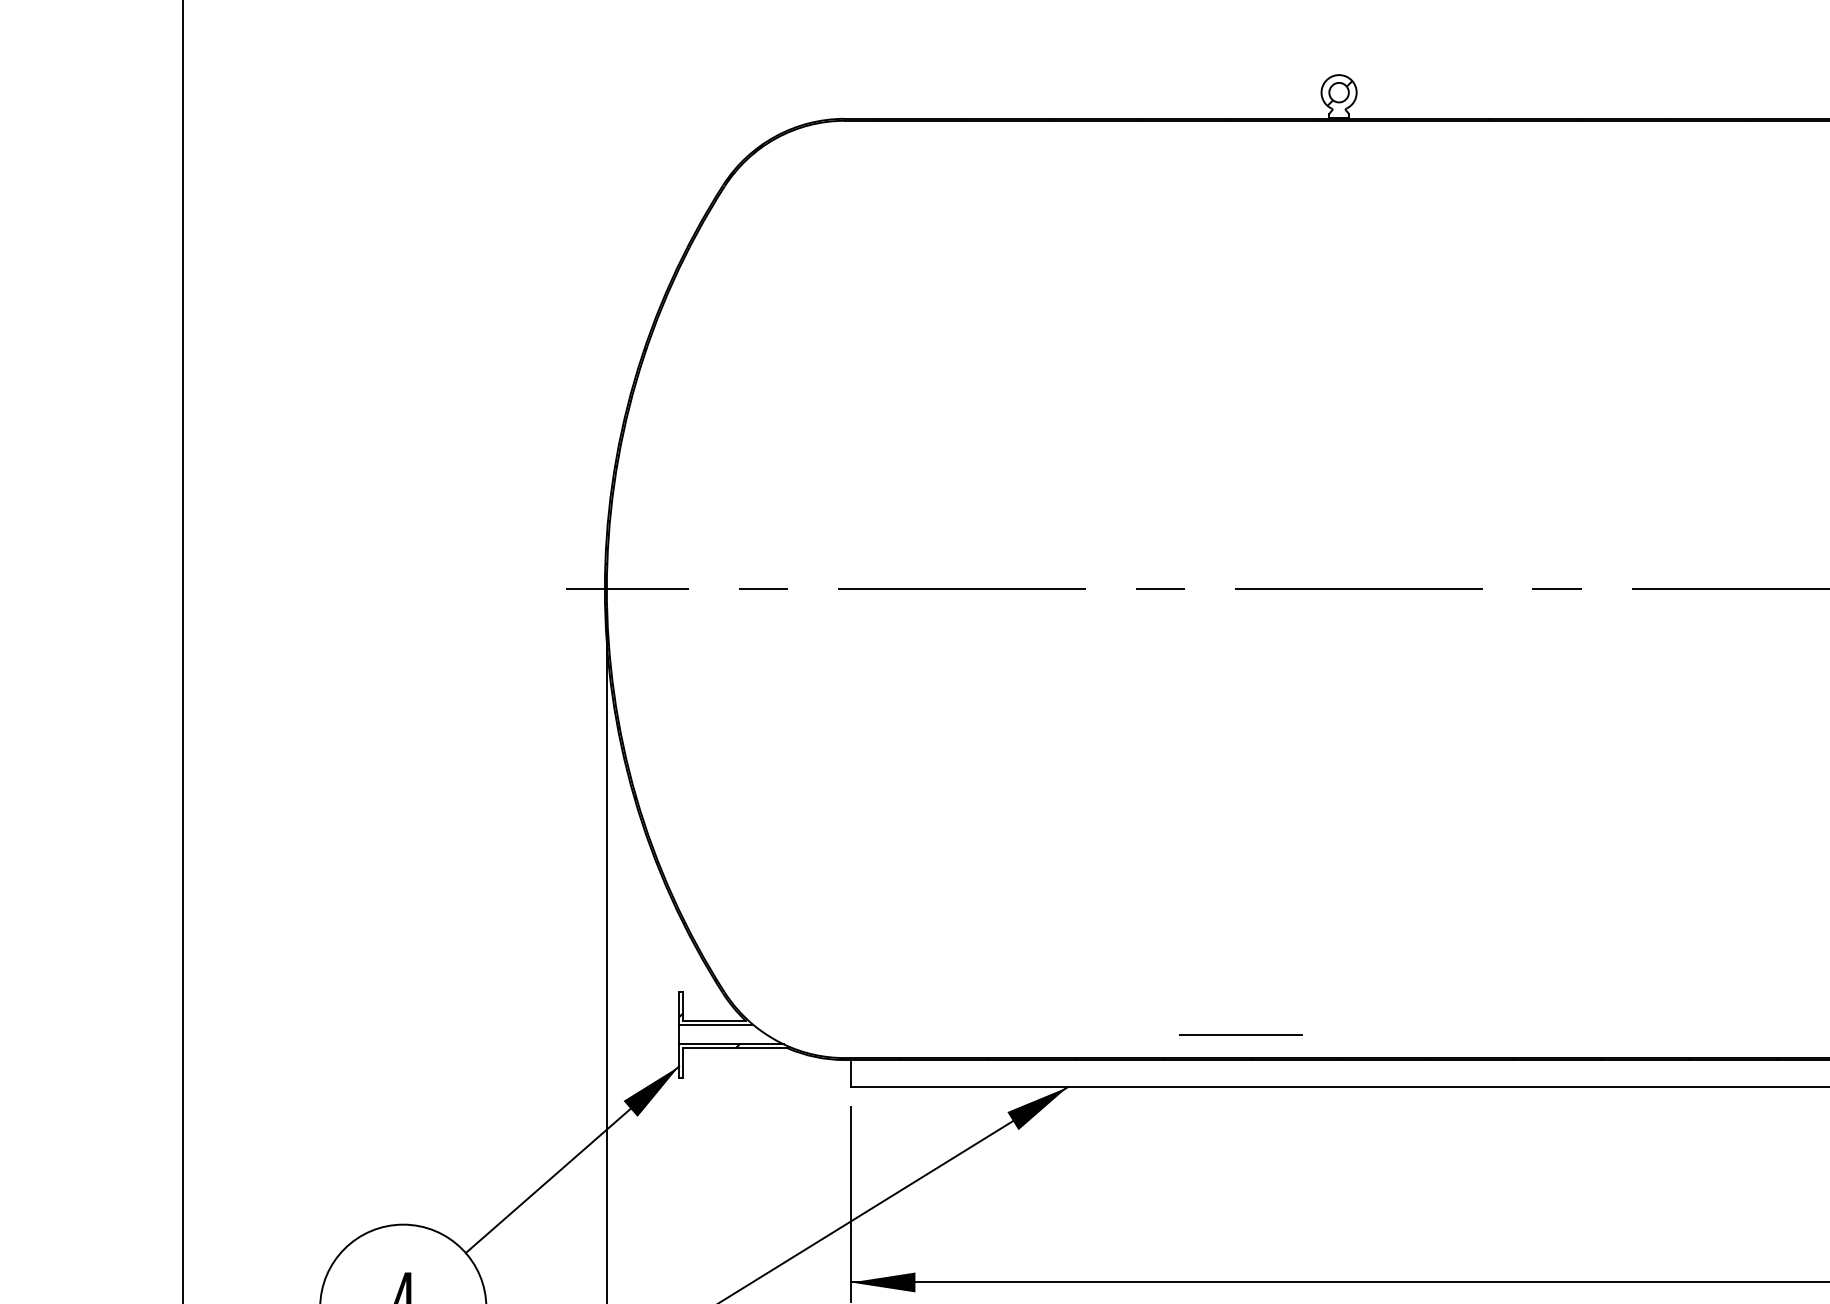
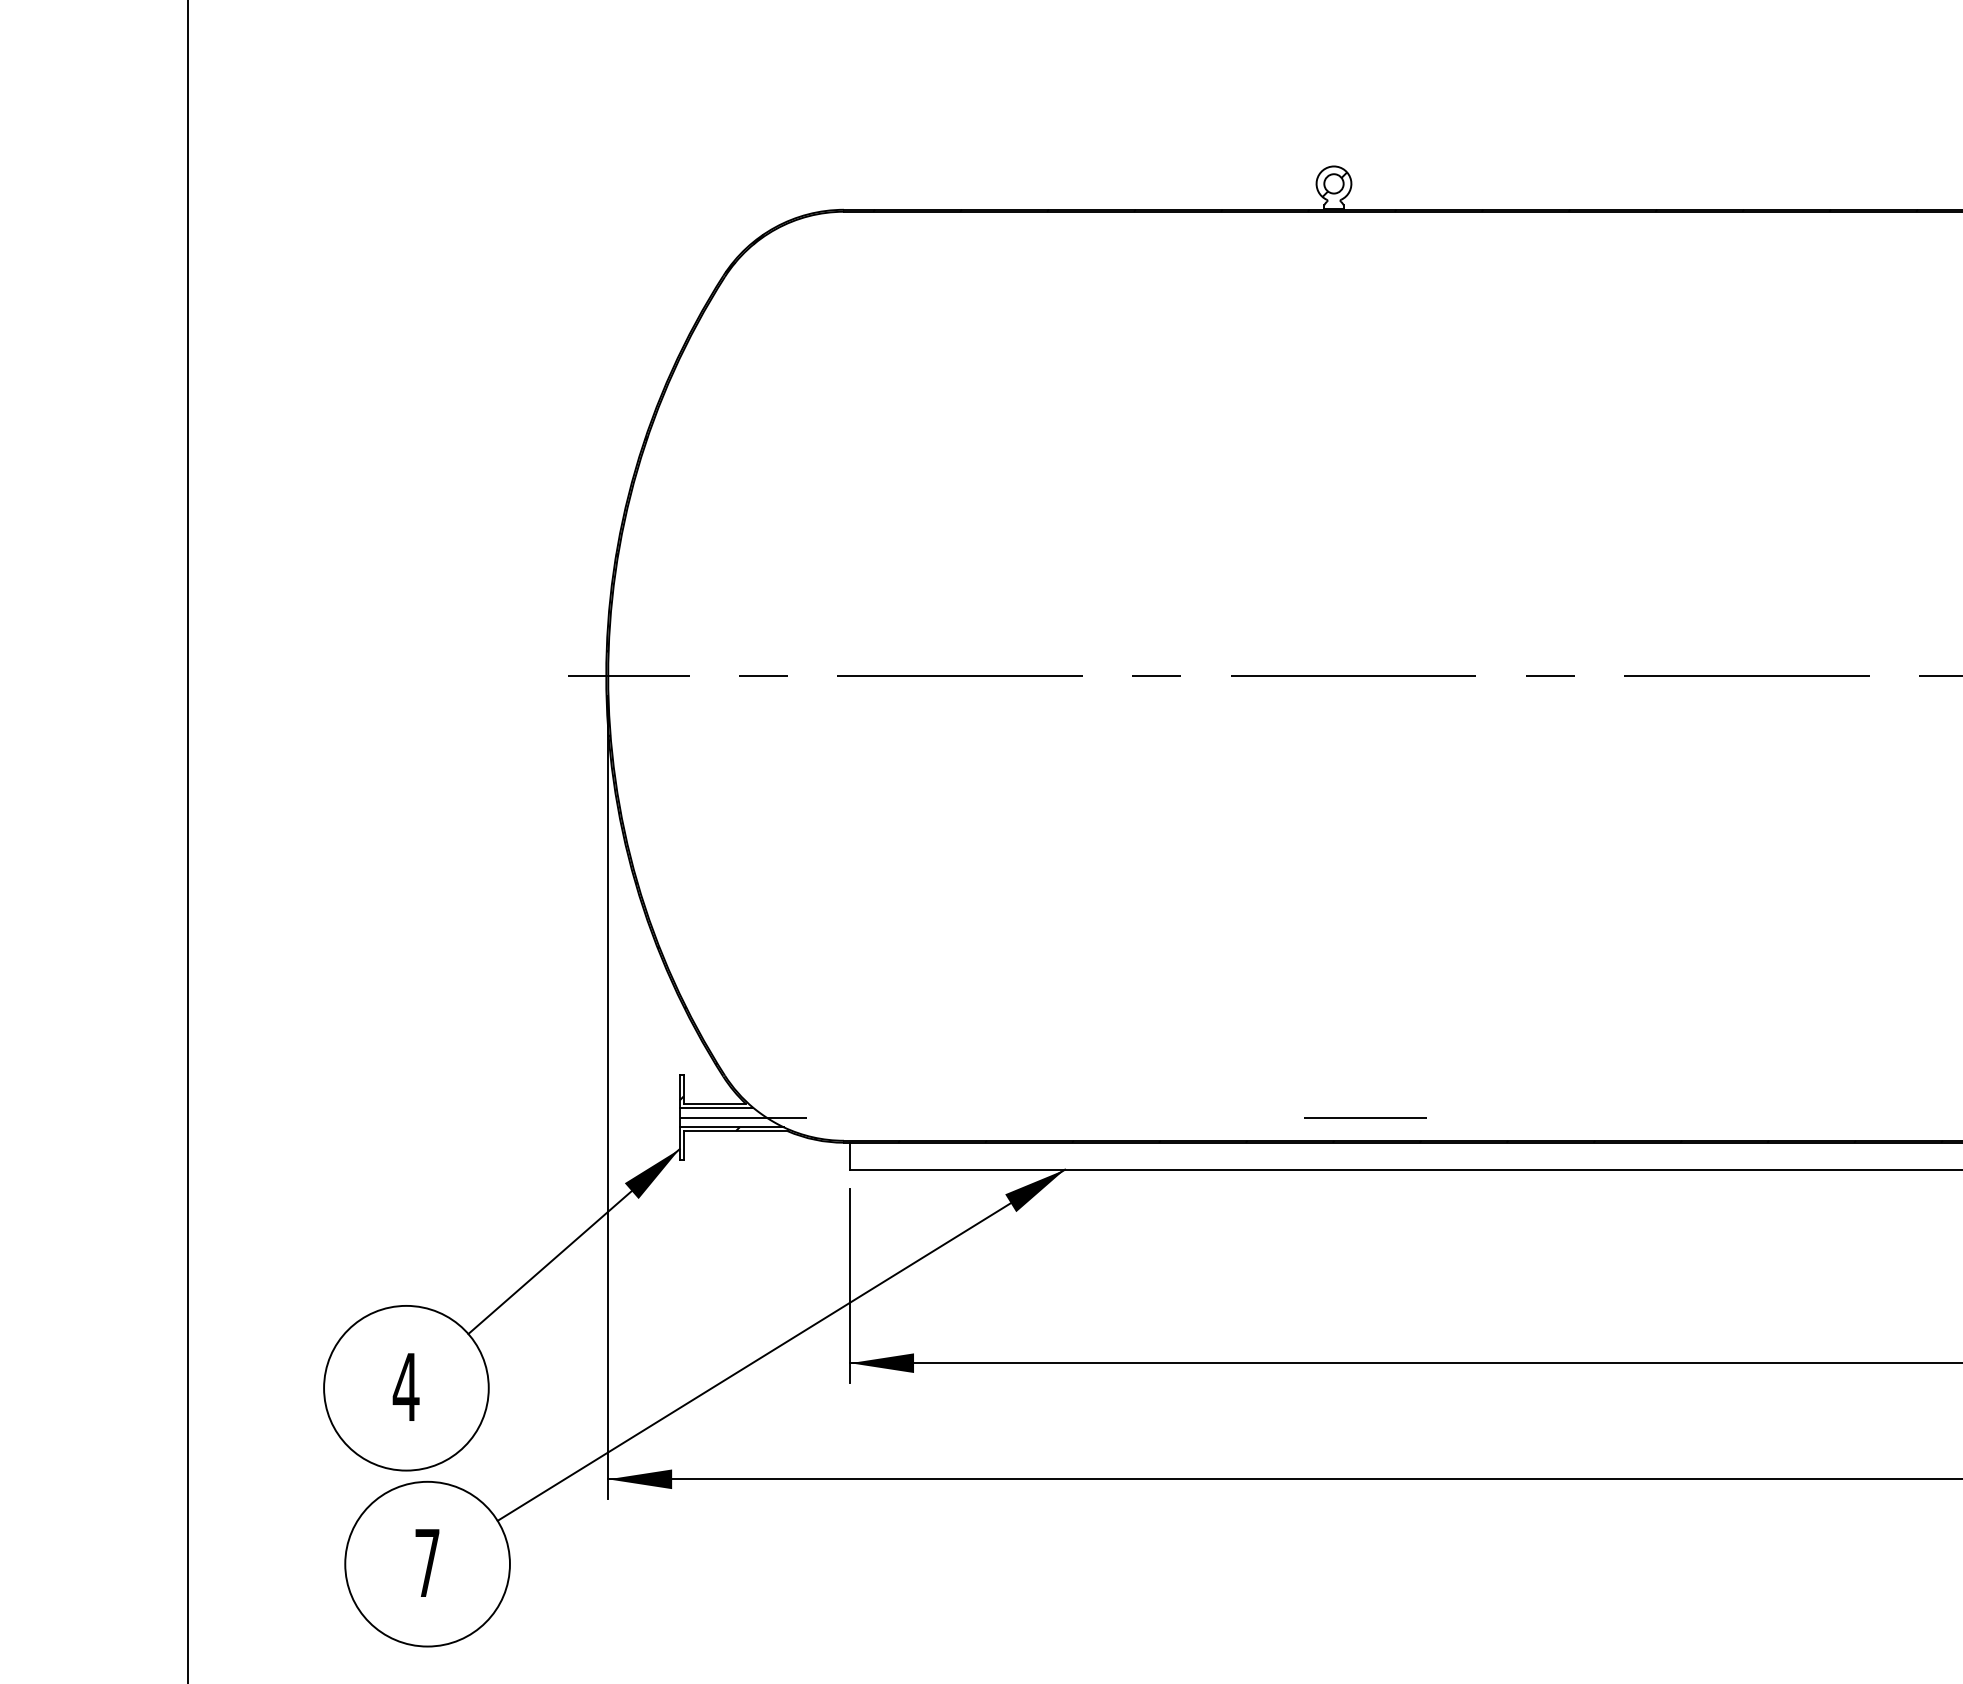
line: (743, 1034) -> (743, 1117), added
line: (1240, 1034) -> (1365, 1117), moved

